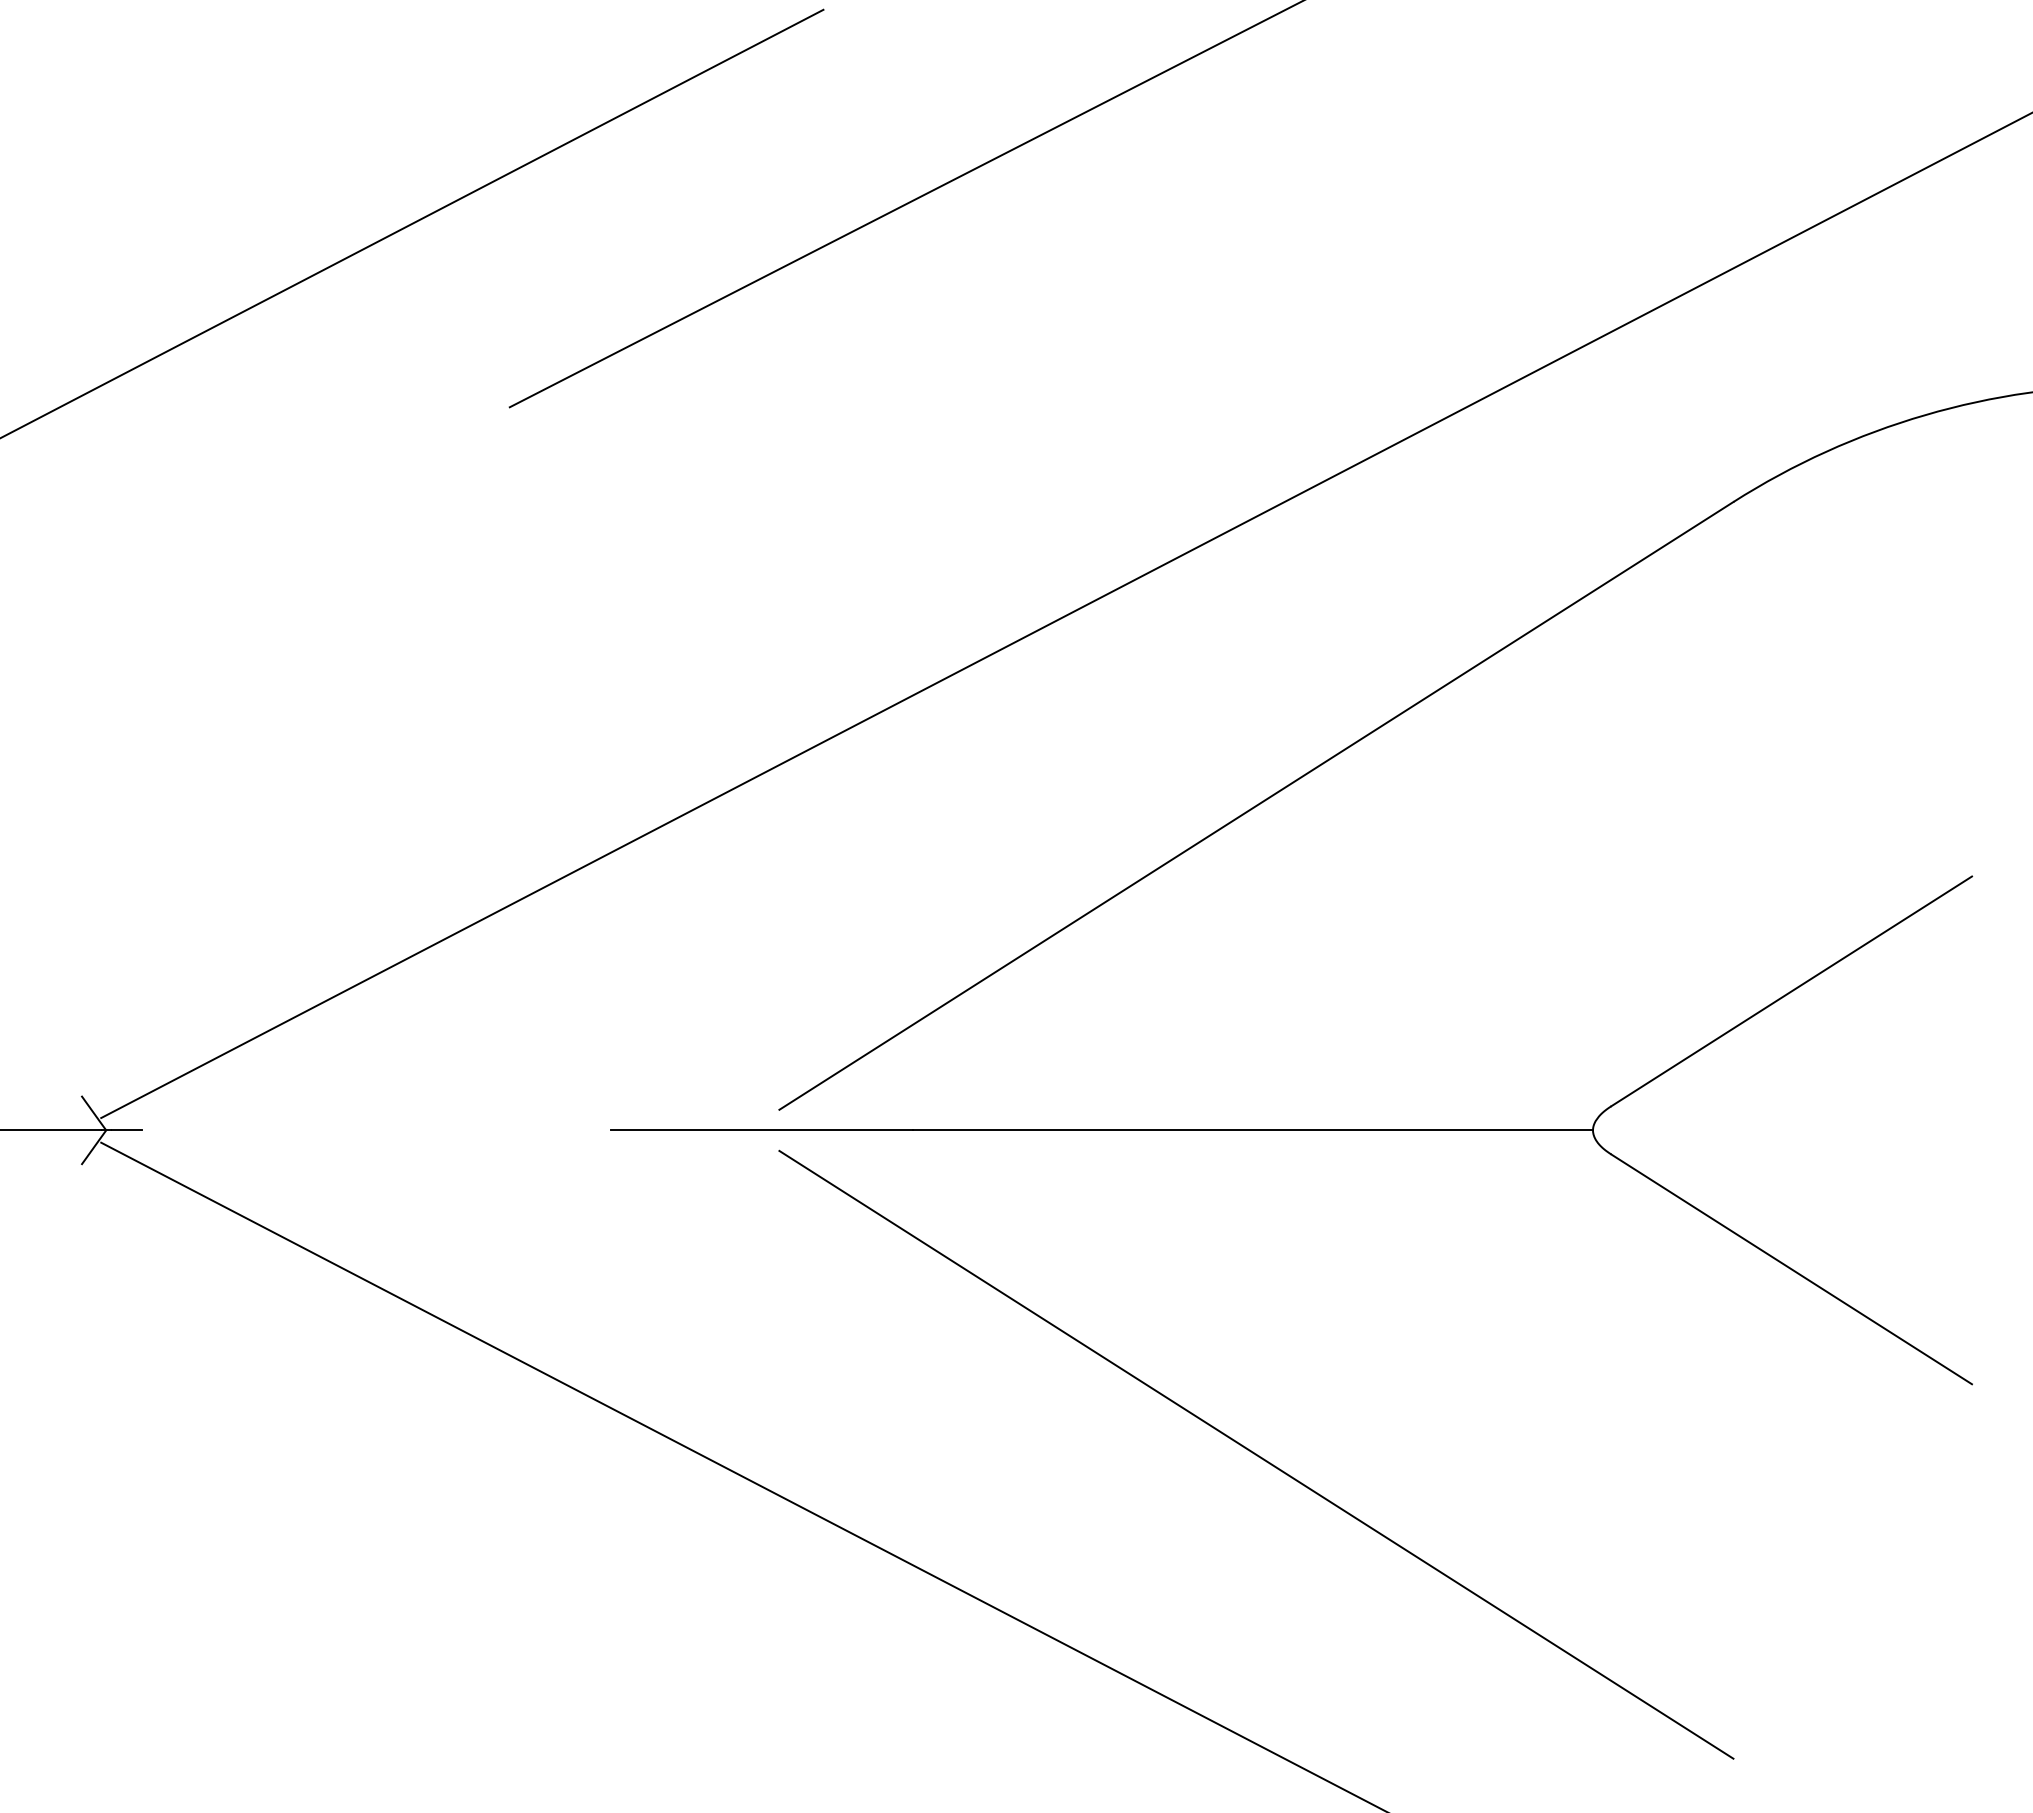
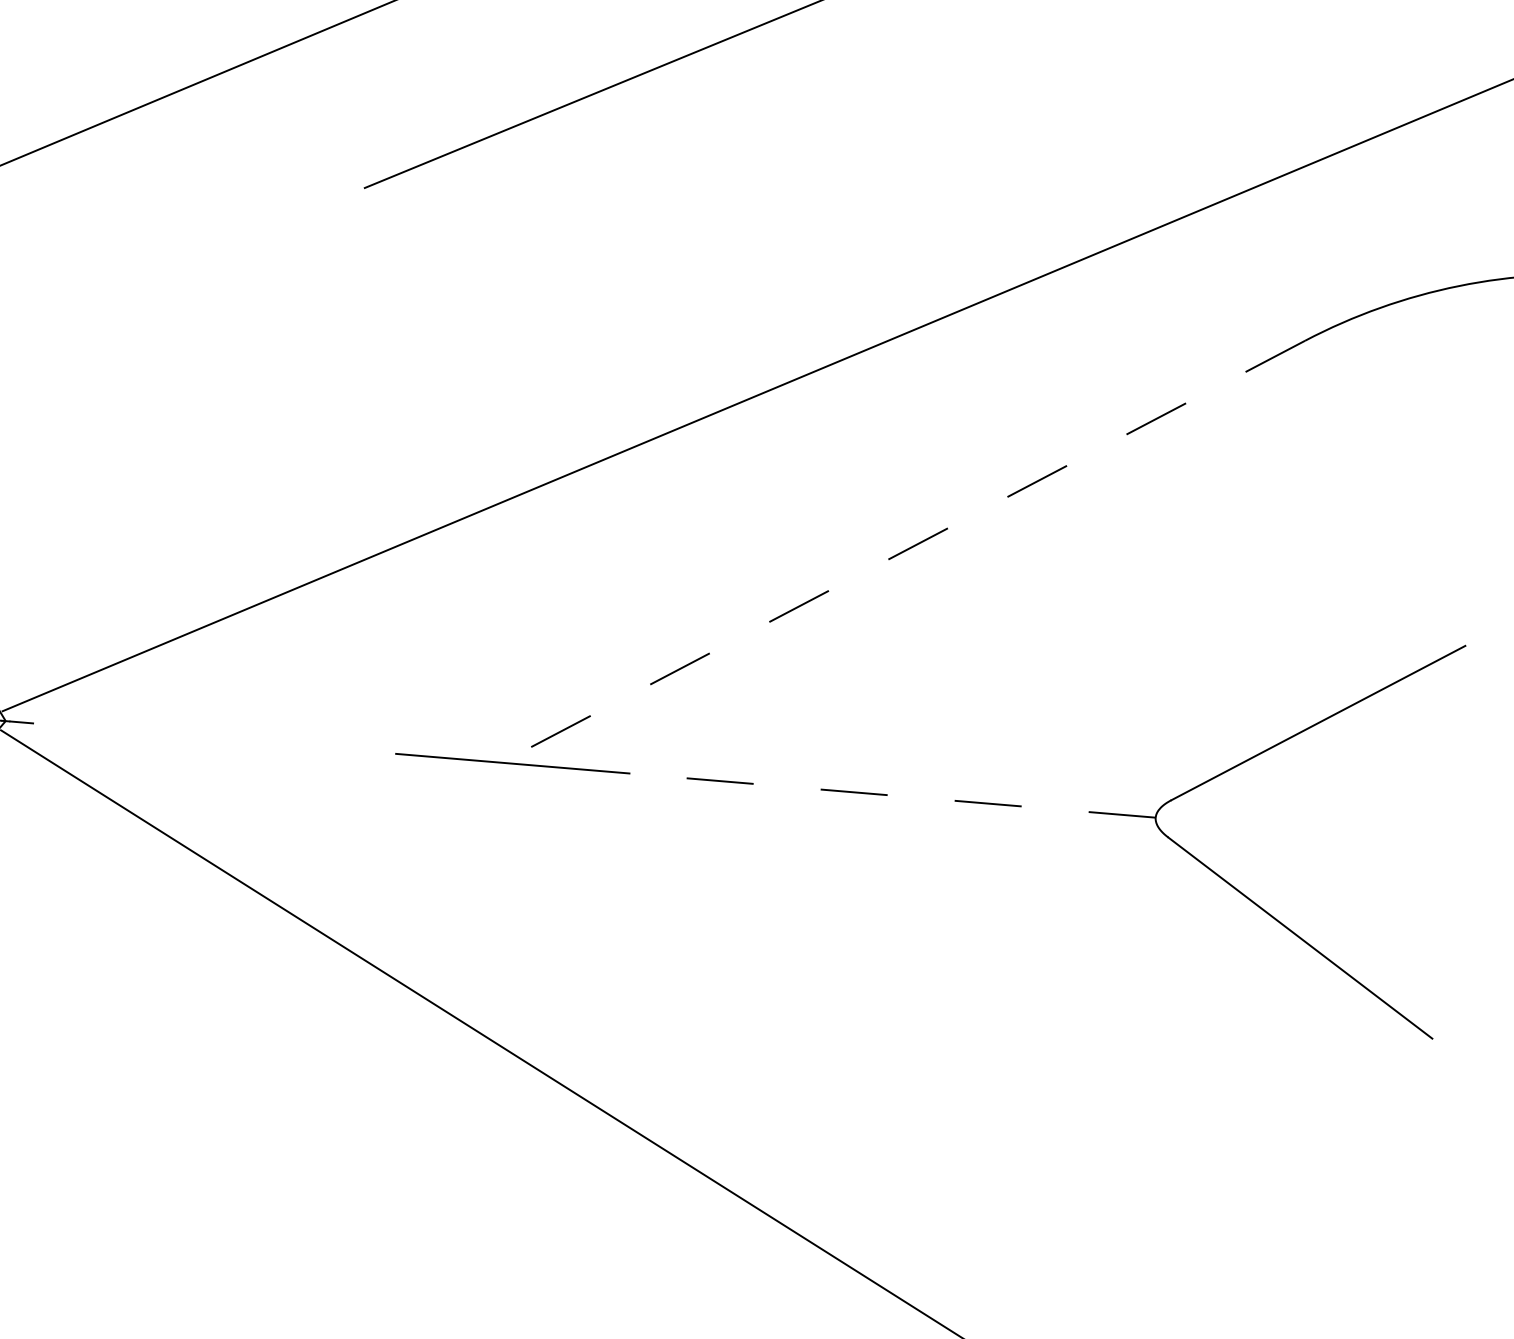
line: (1256, 805) -> (916, 544), solid -> dashed
line: (1252, 1130) -> (892, 795), solid -> dashed
line: (1256, 1454) -> (874, 1046), removed

